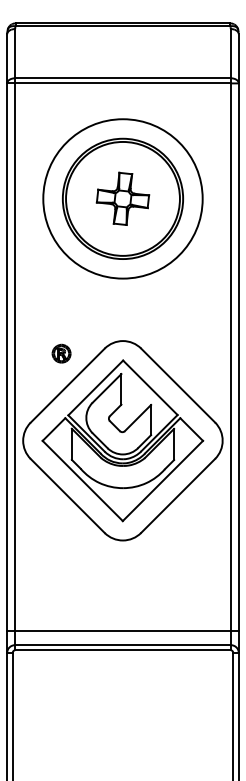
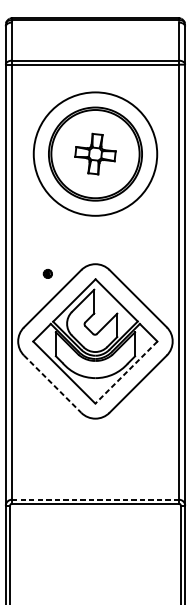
part: (61, 353) -> (47, 273), size x0.6
line: (162, 480) -> (126, 372), solid -> dashed
line: (68, 496) -> (53, 384), solid -> dashed
line: (122, 630) -> (95, 488), removed
line: (122, 645) -> (95, 499), solid -> dashed

